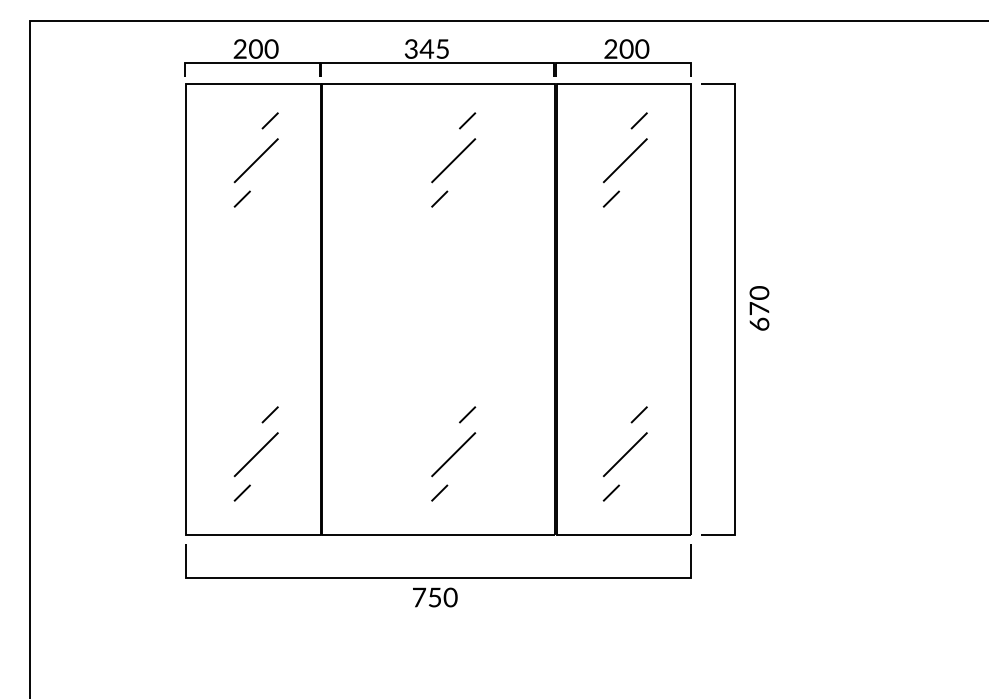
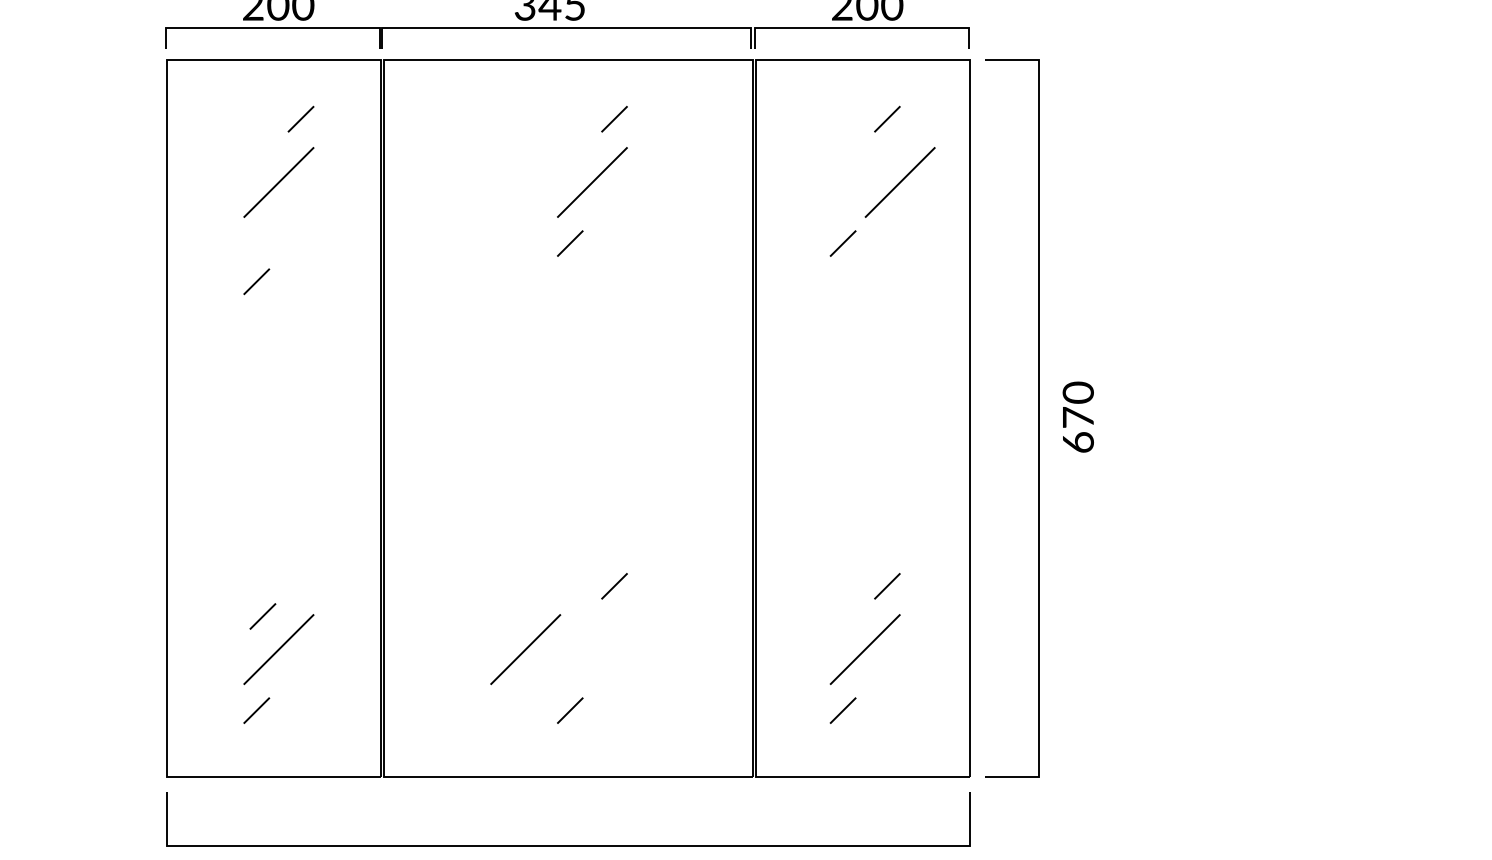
line: (624, 160) -> (898, 182), moved
line: (241, 198) -> (255, 280), moved
line: (269, 414) -> (261, 615), moved
line: (453, 454) -> (525, 649), moved

